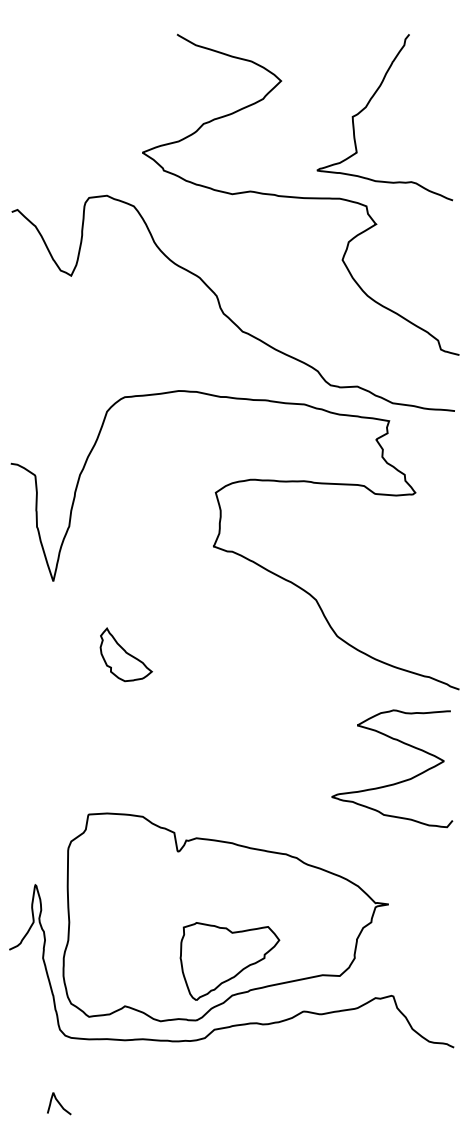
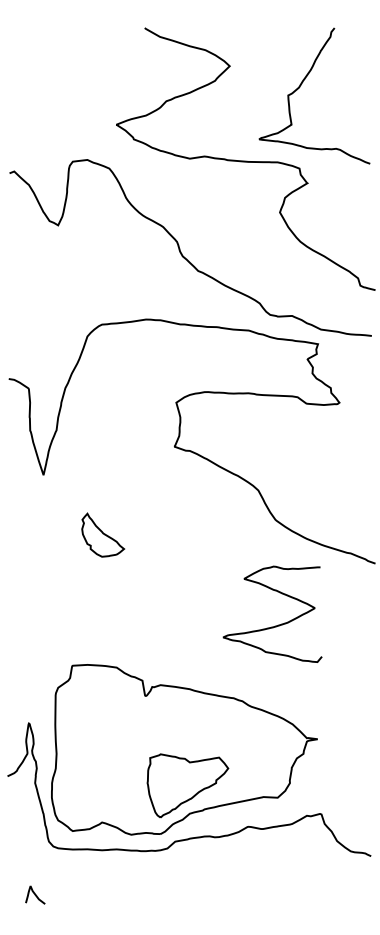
curve: (395, 782) -> (275, 625), moved
curve: (59, 1102) -> (35, 894), moved

